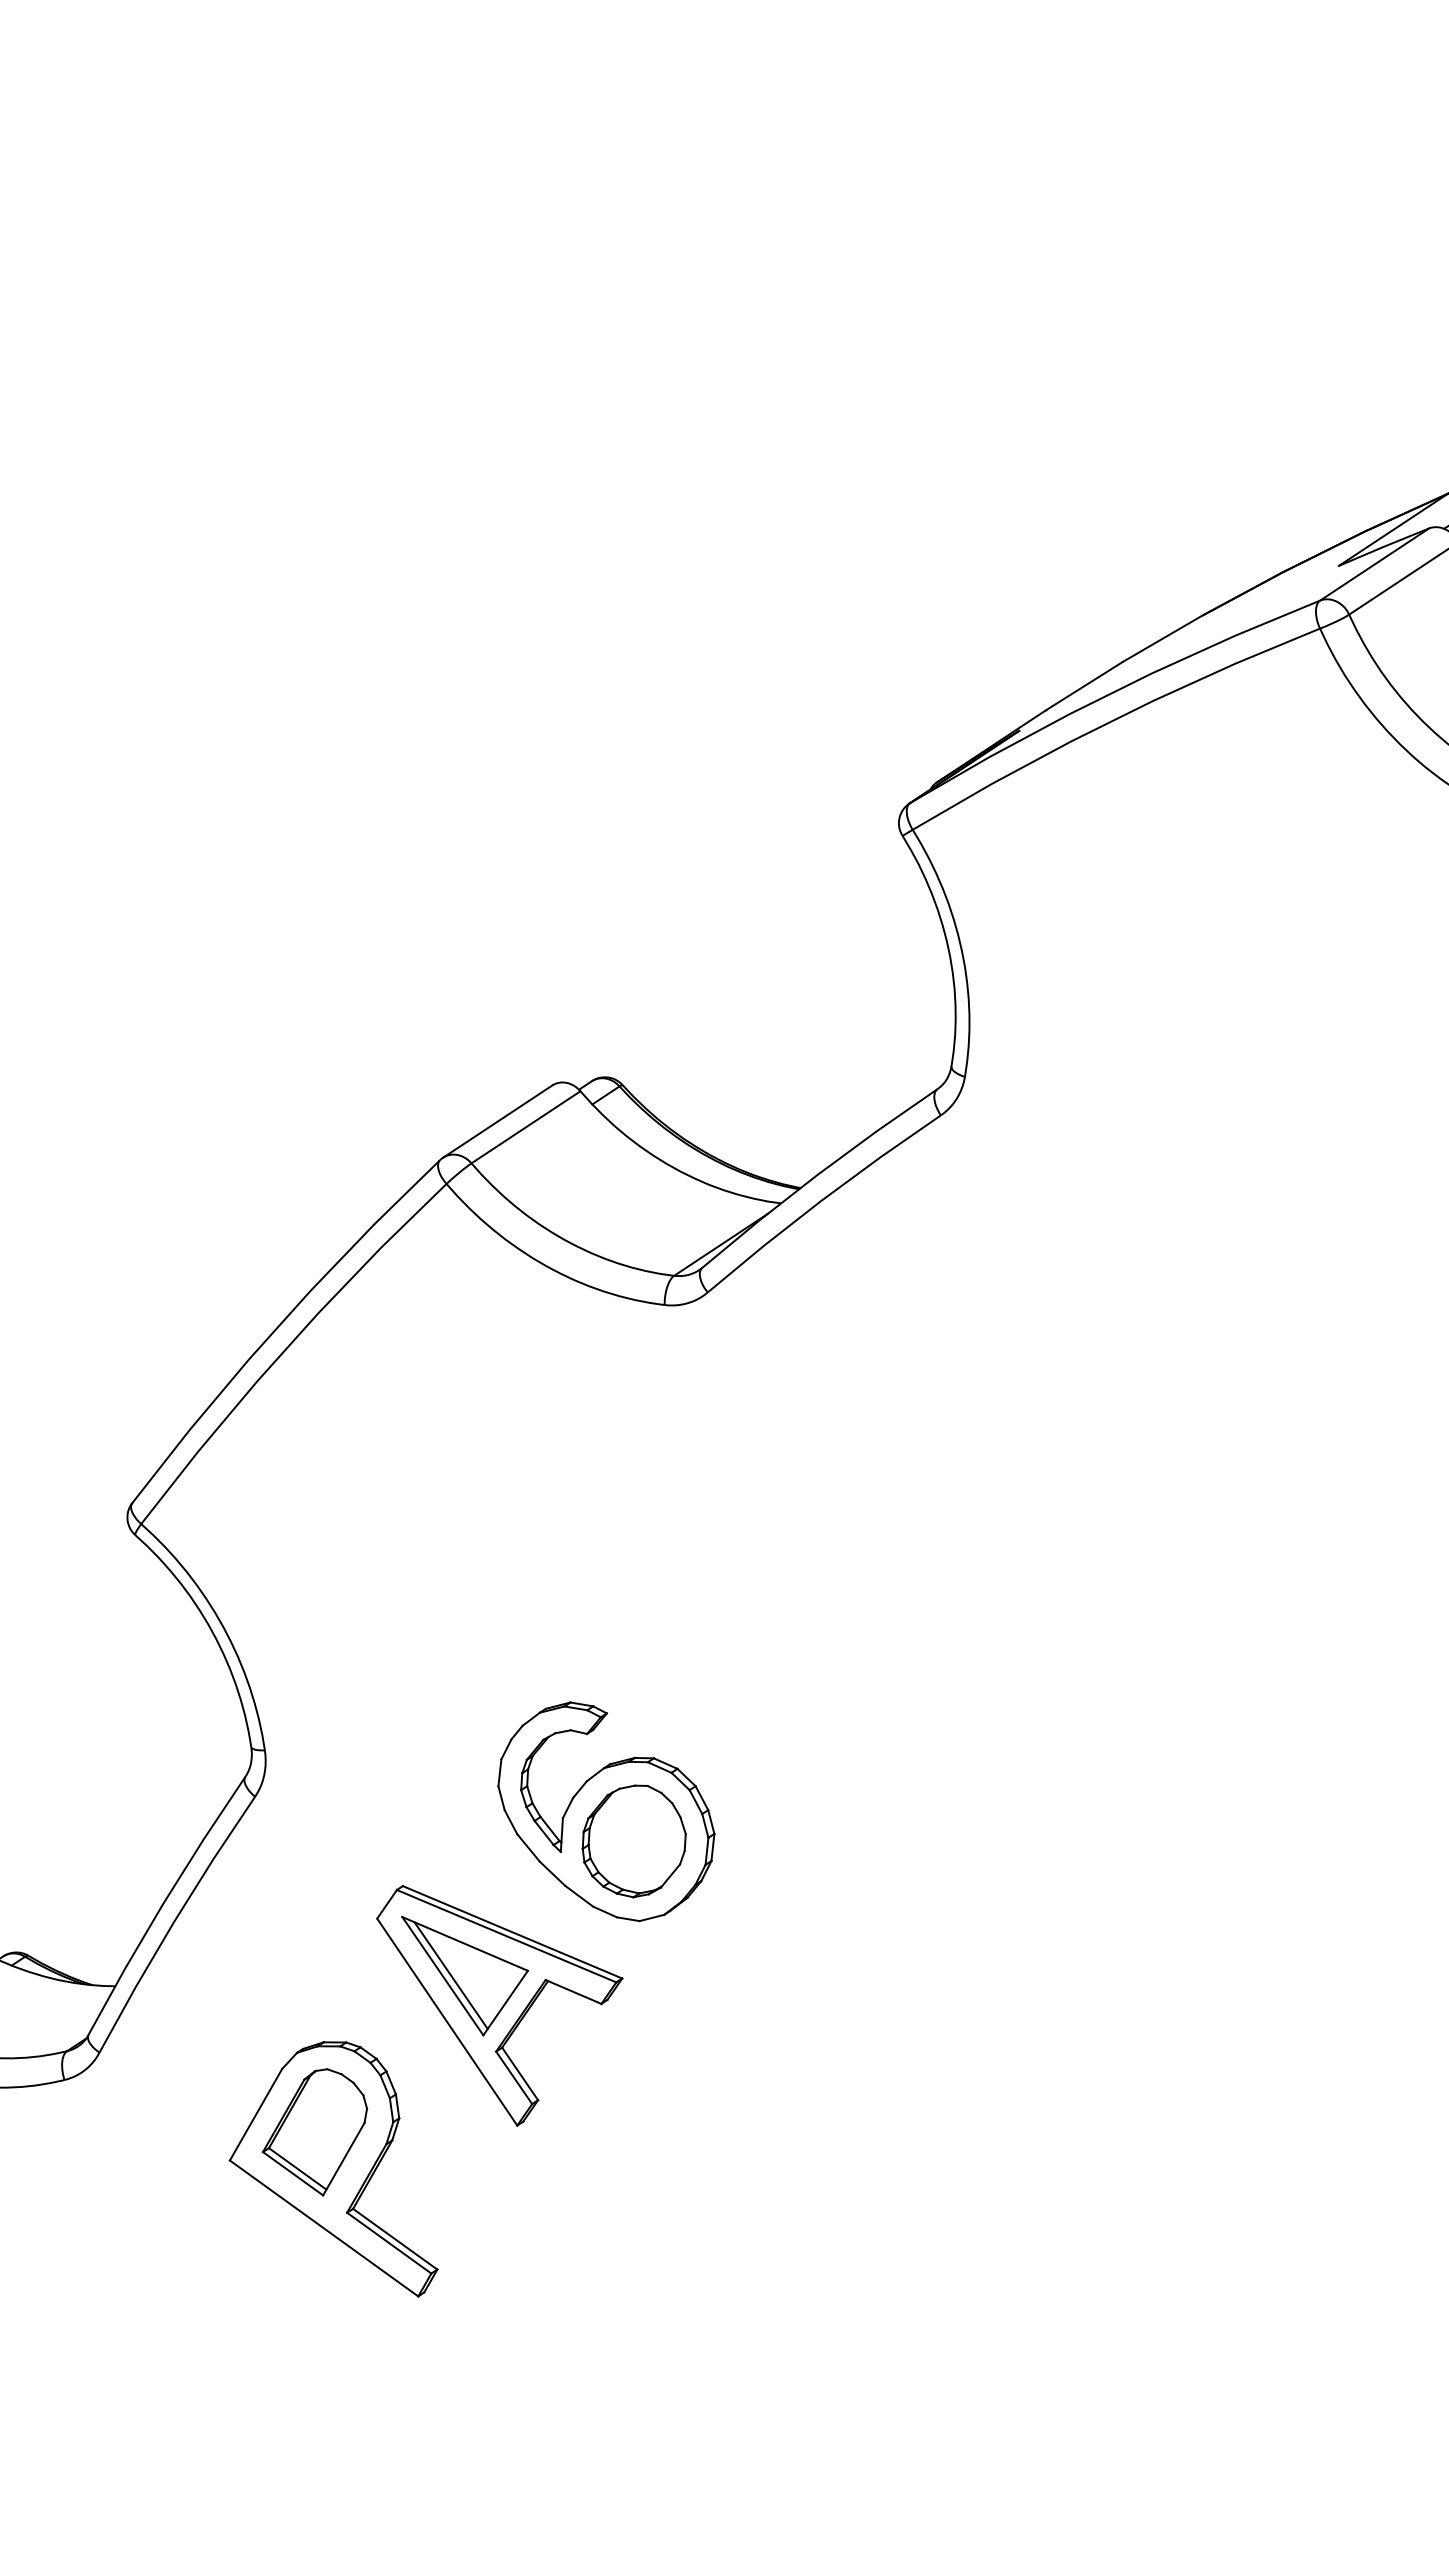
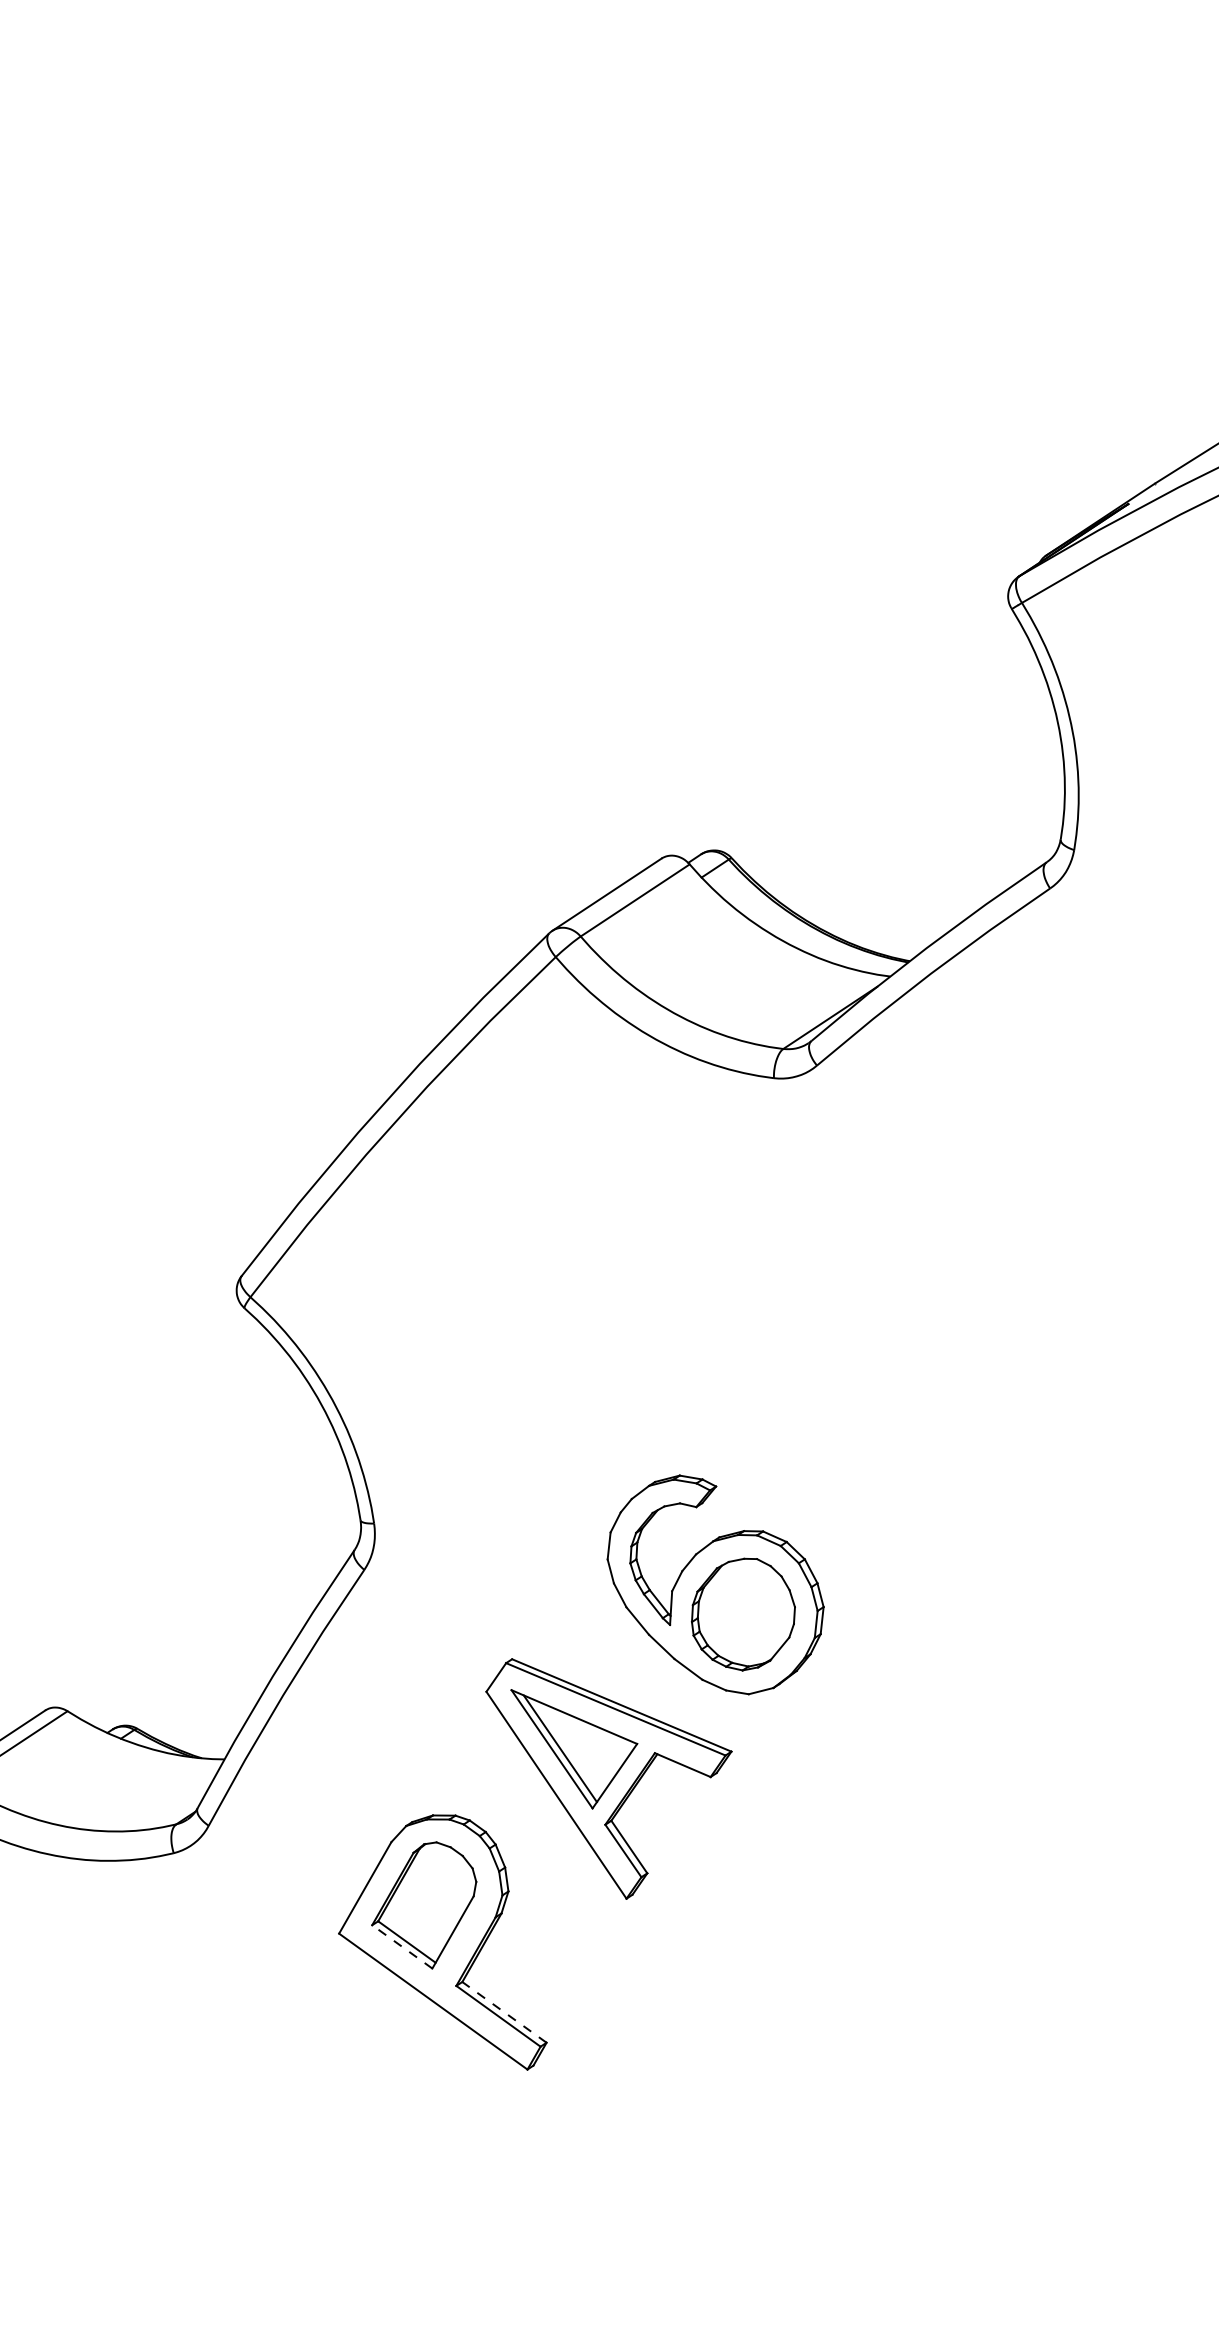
line: (292, 2173) -> (401, 1946), solid -> dashed
line: (395, 2239) -> (504, 2012), solid -> dashed

